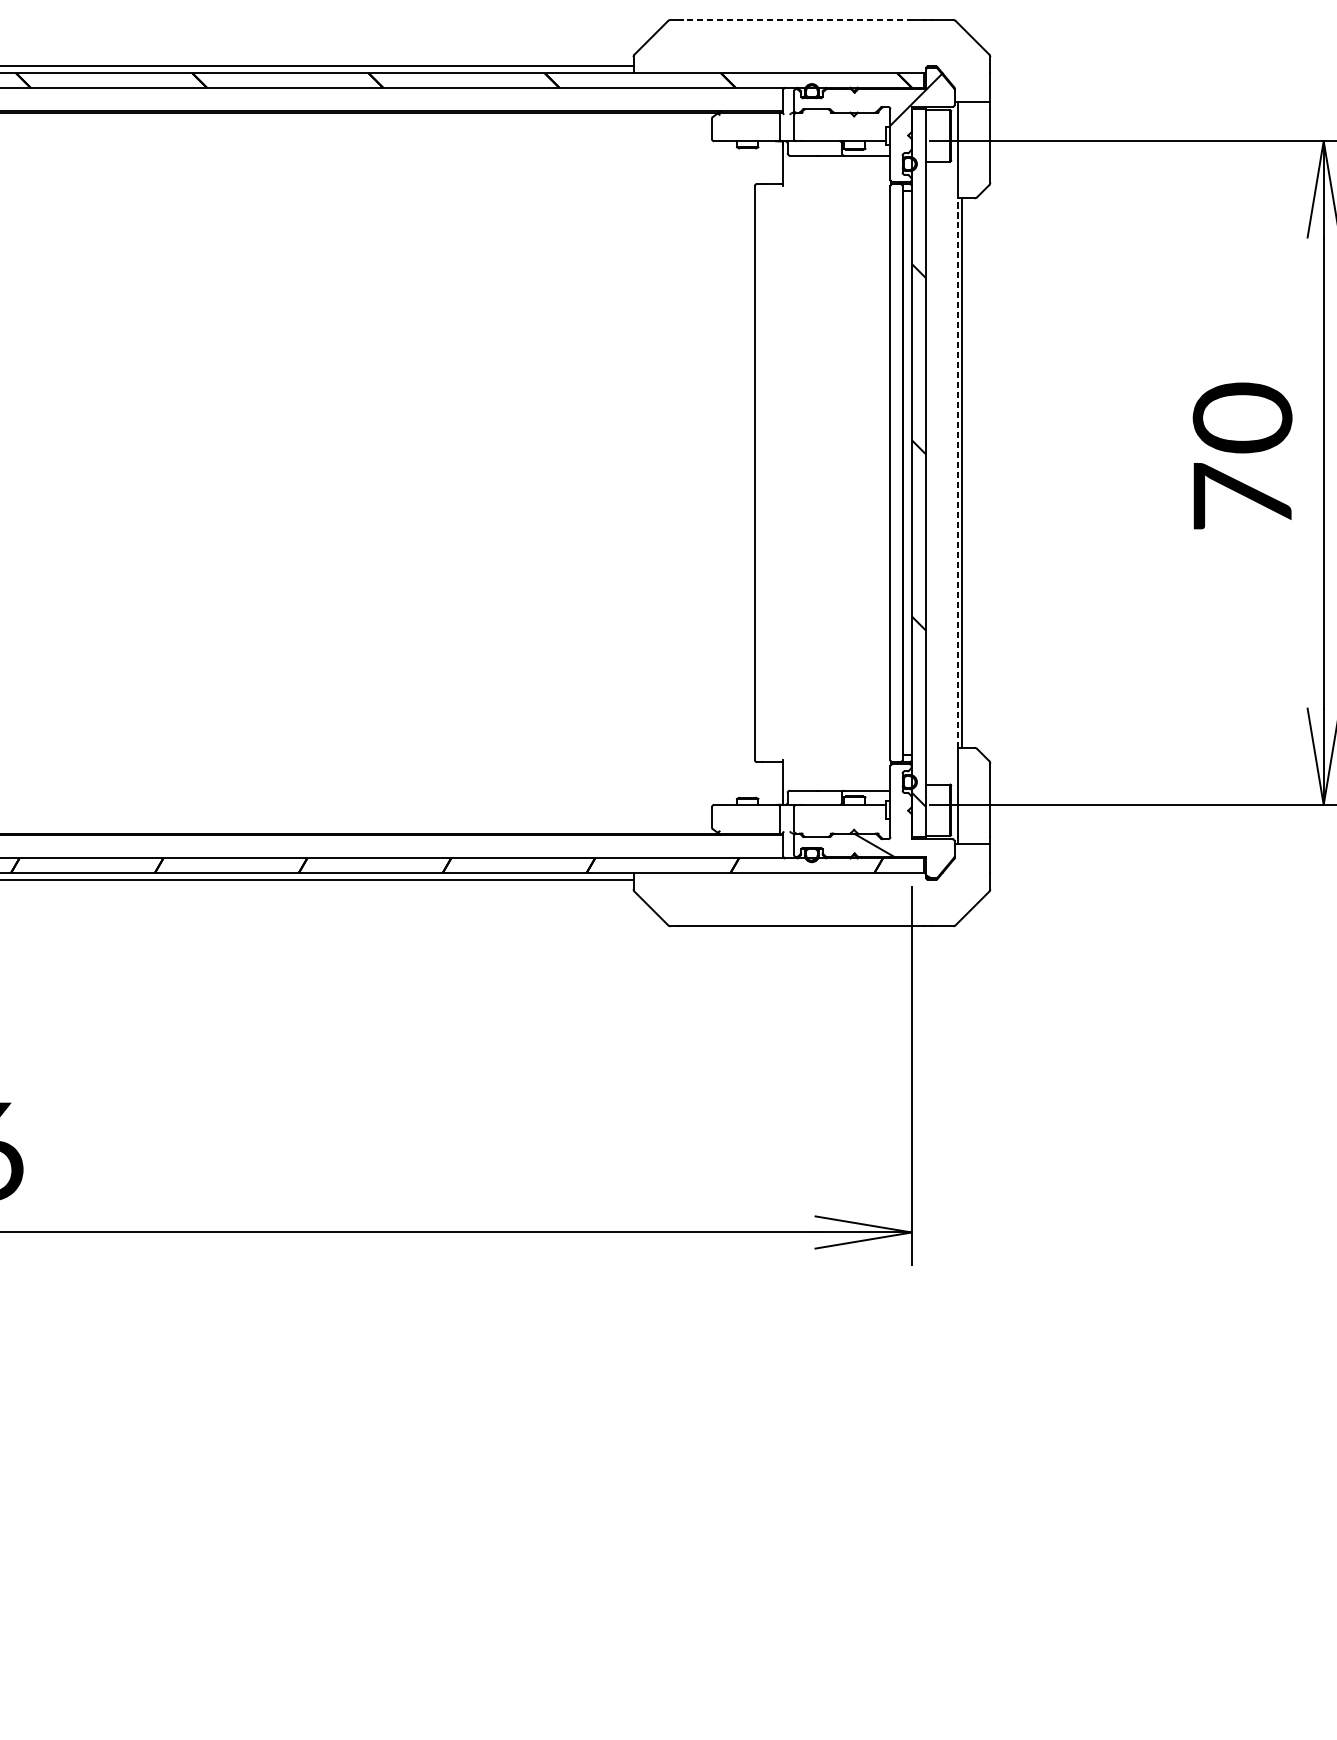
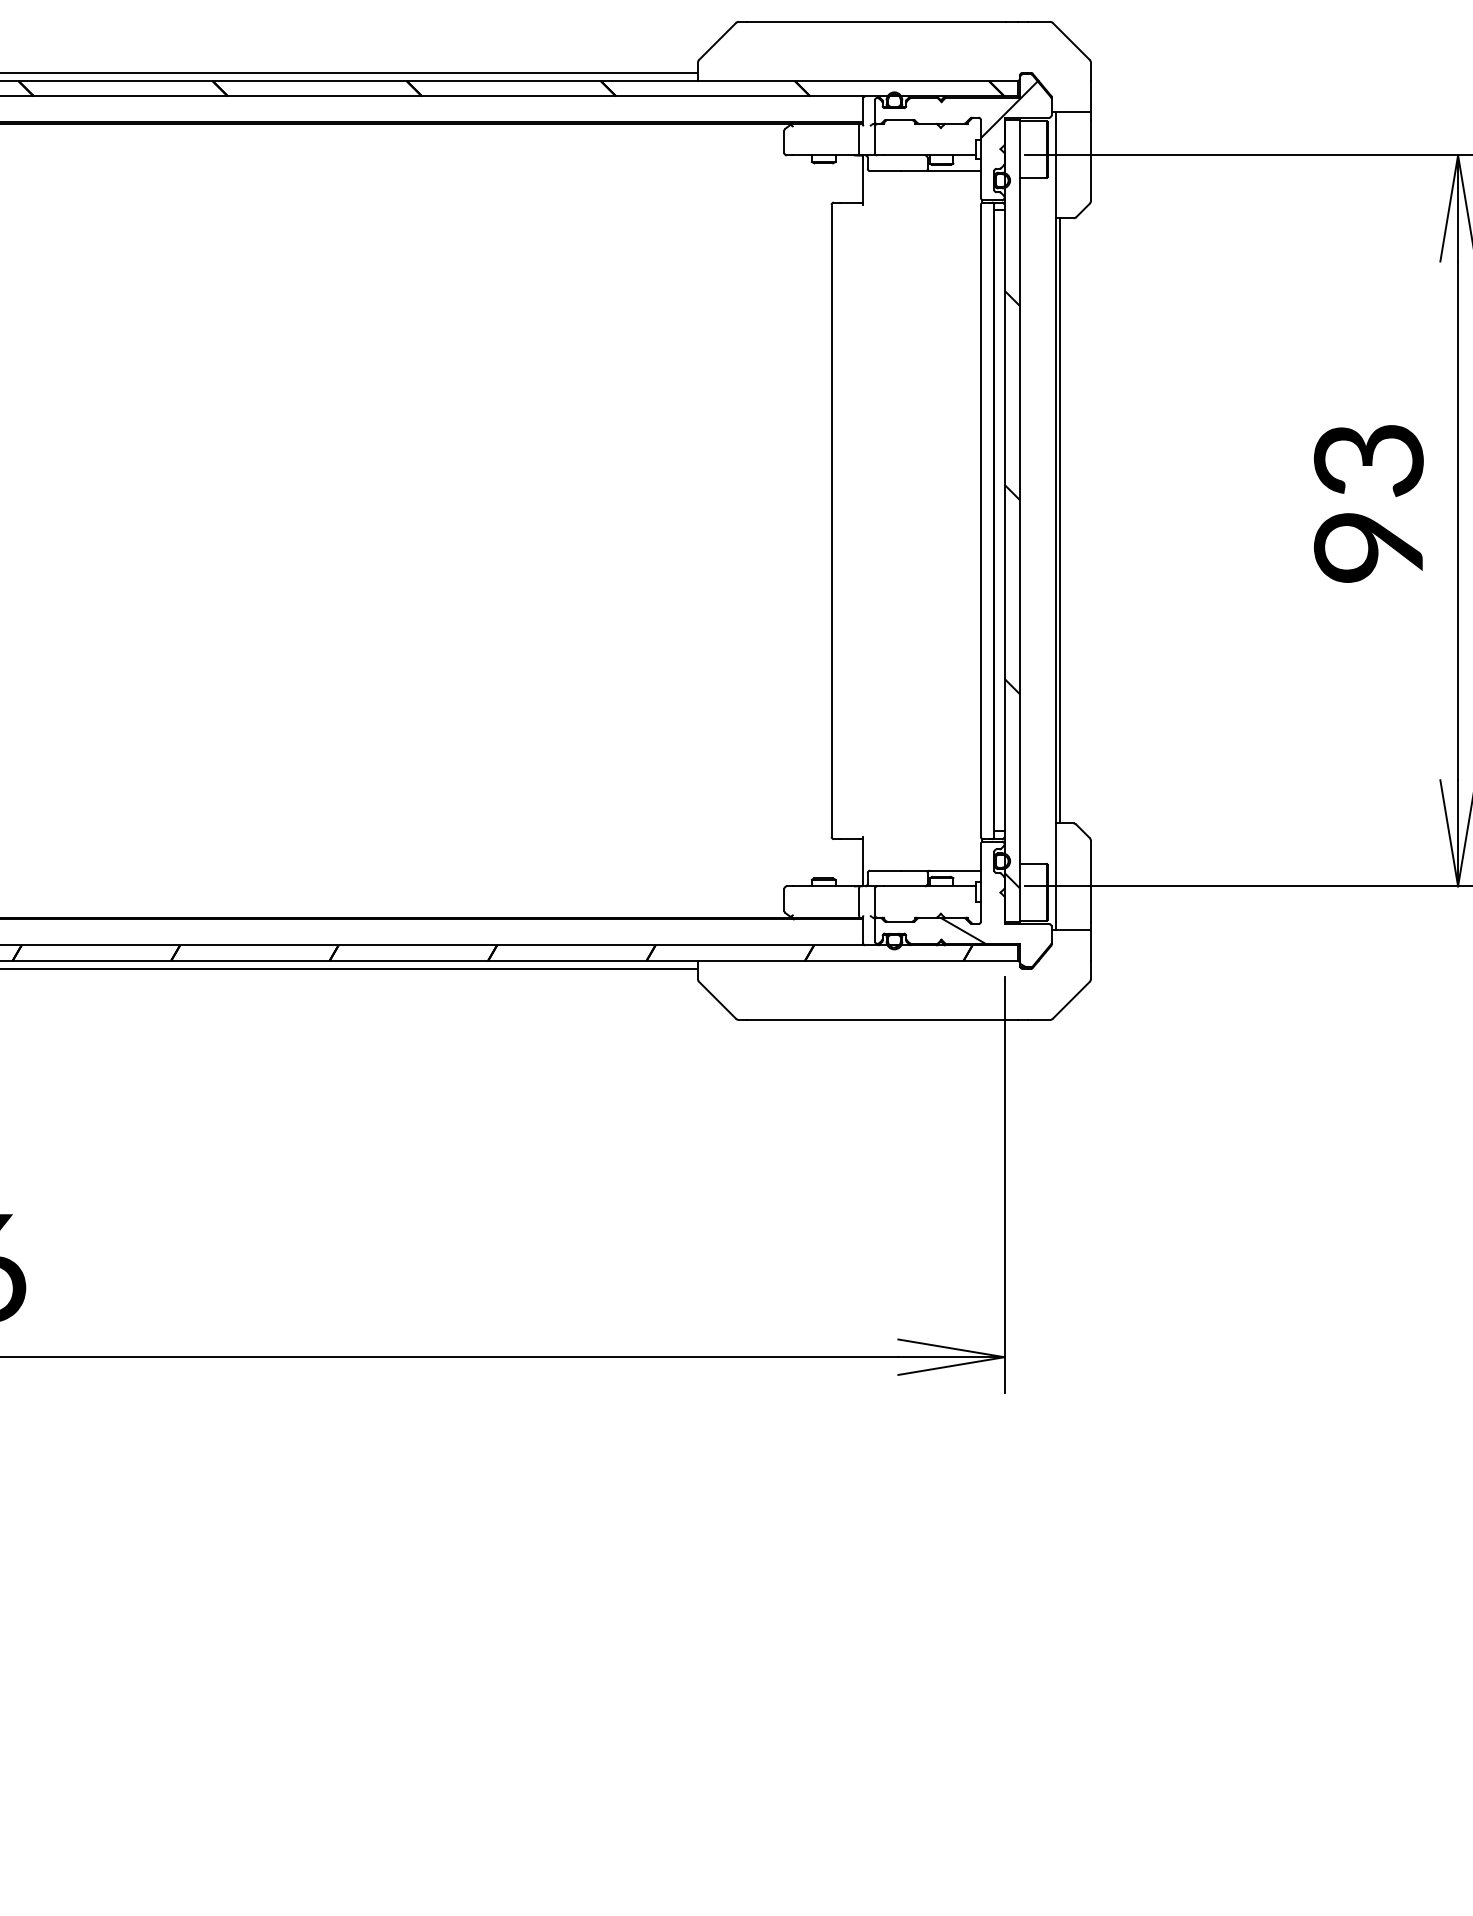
line: (795, 19) -> (876, 21), dashed -> solid
text: (1242, 455) -> (1368, 501), 70 -> 93
line: (958, 472) -> (1055, 520), dashed -> solid

